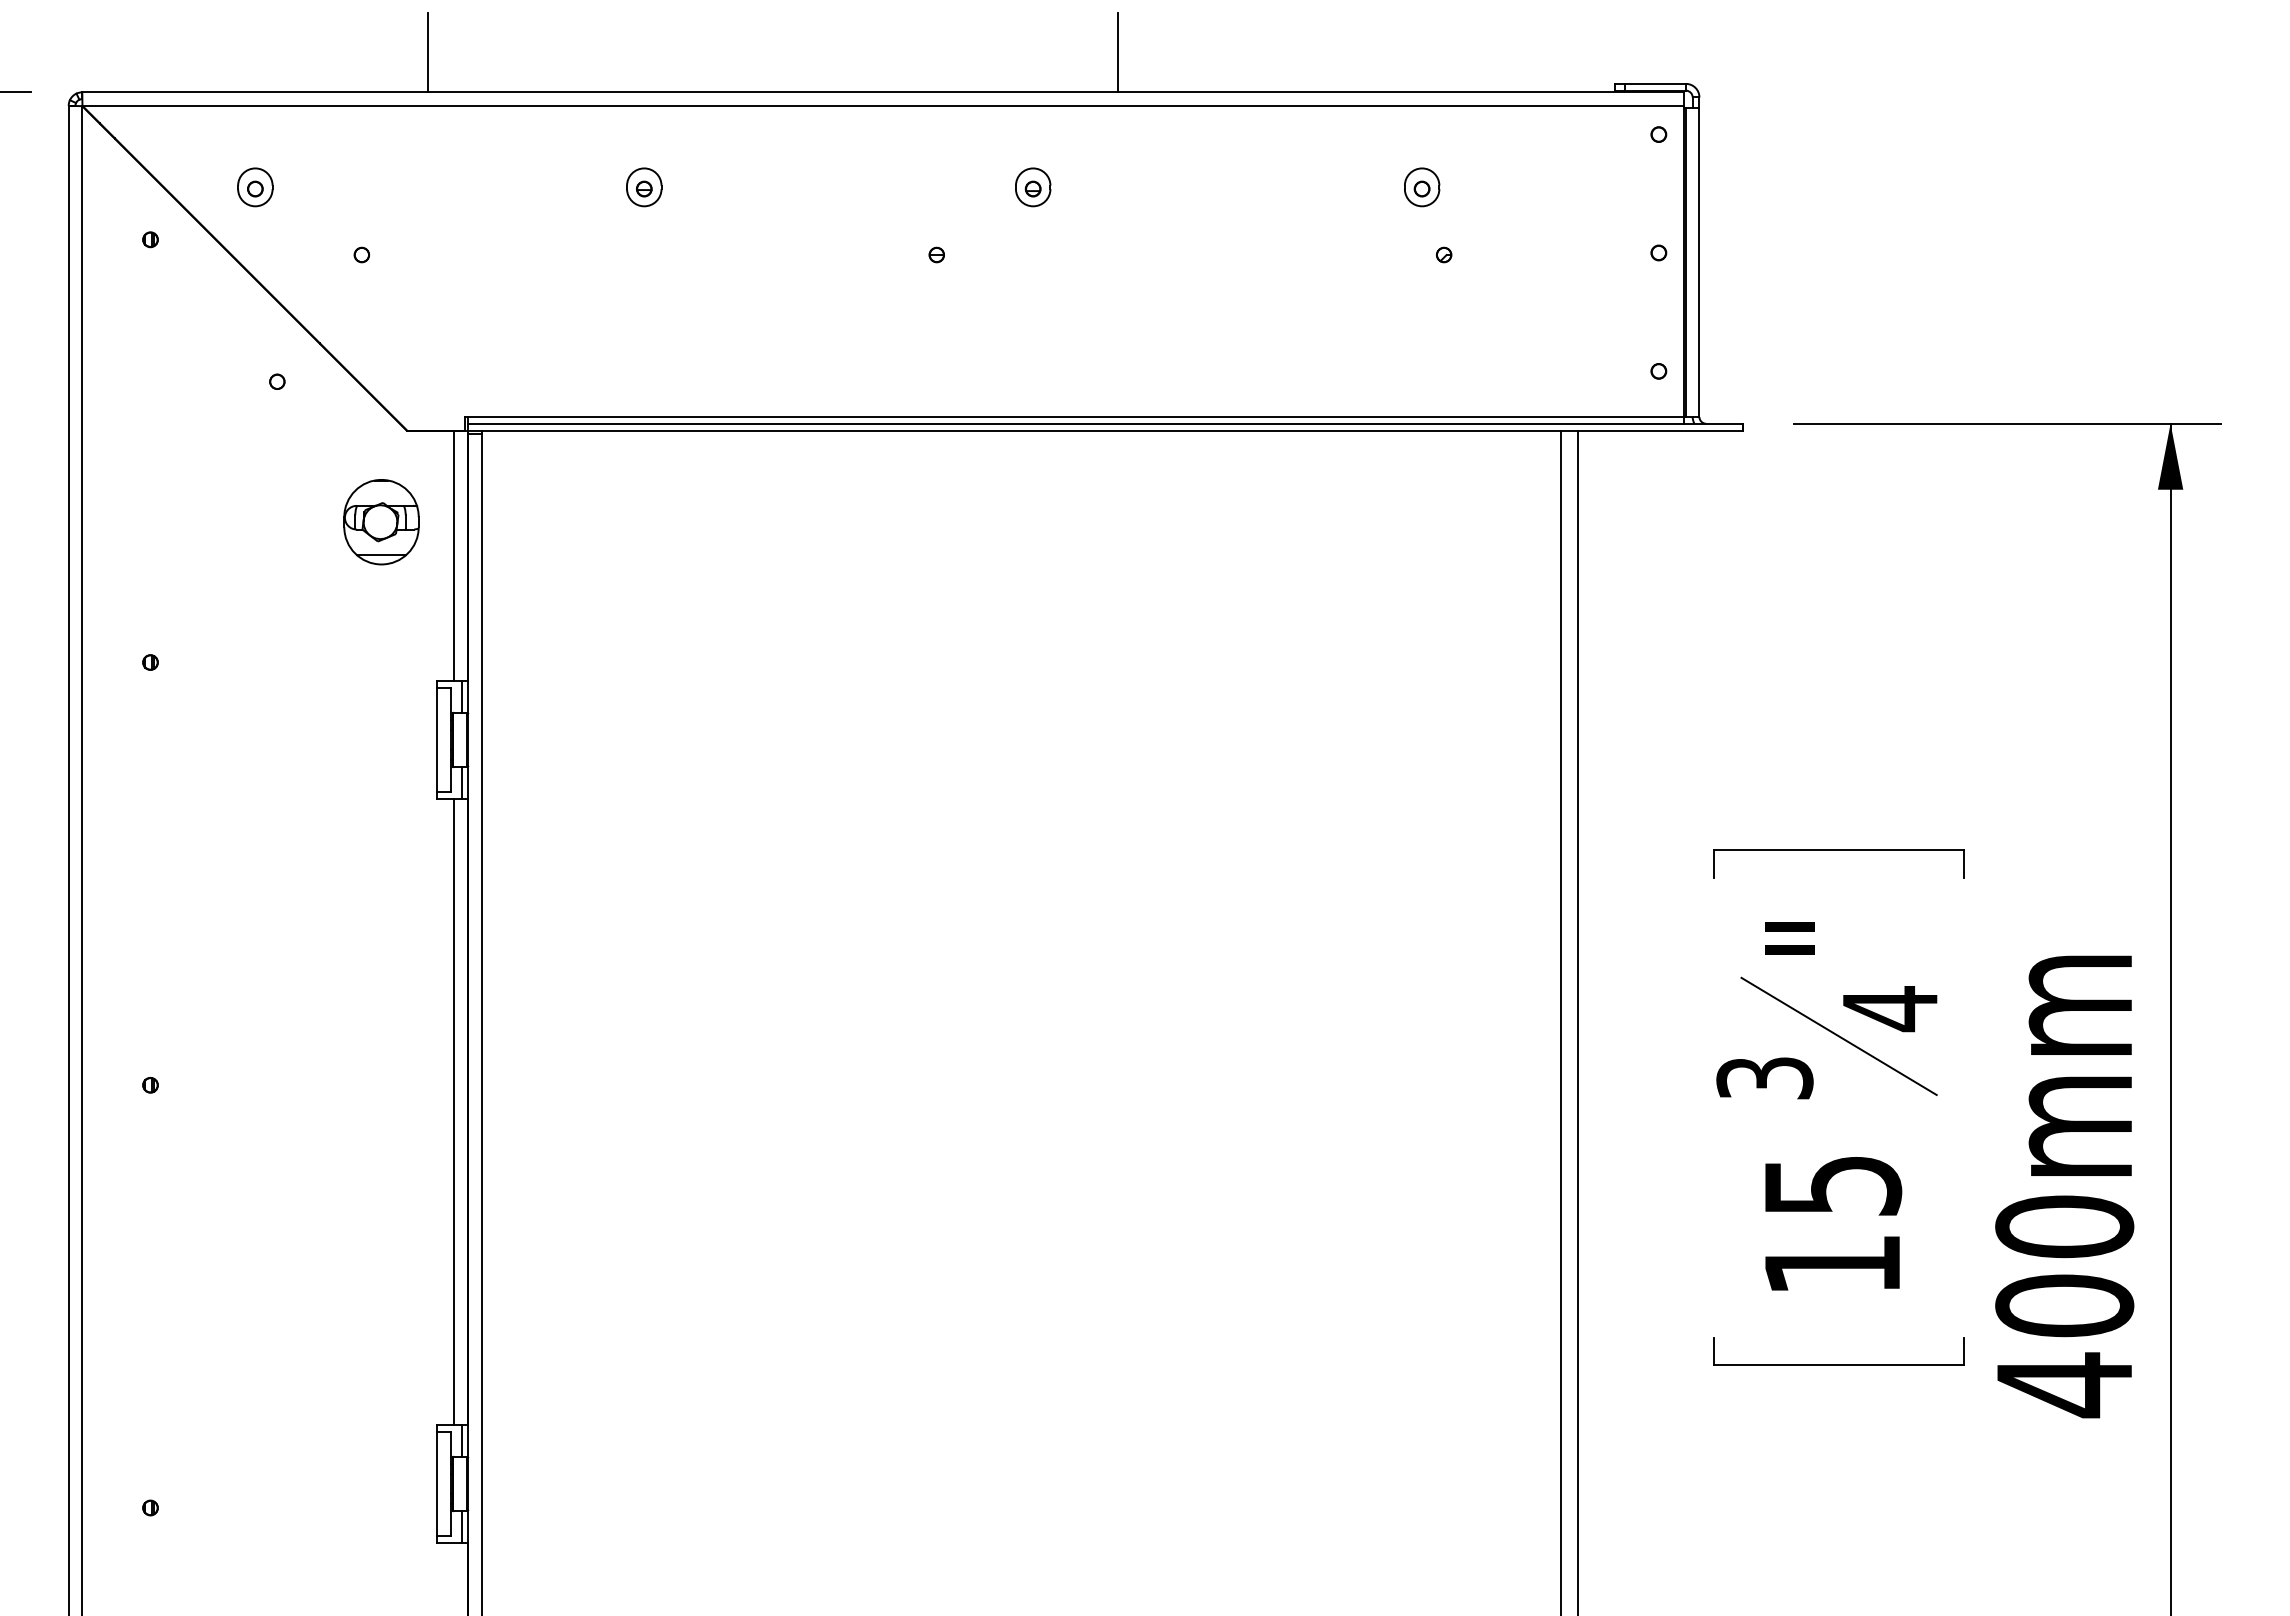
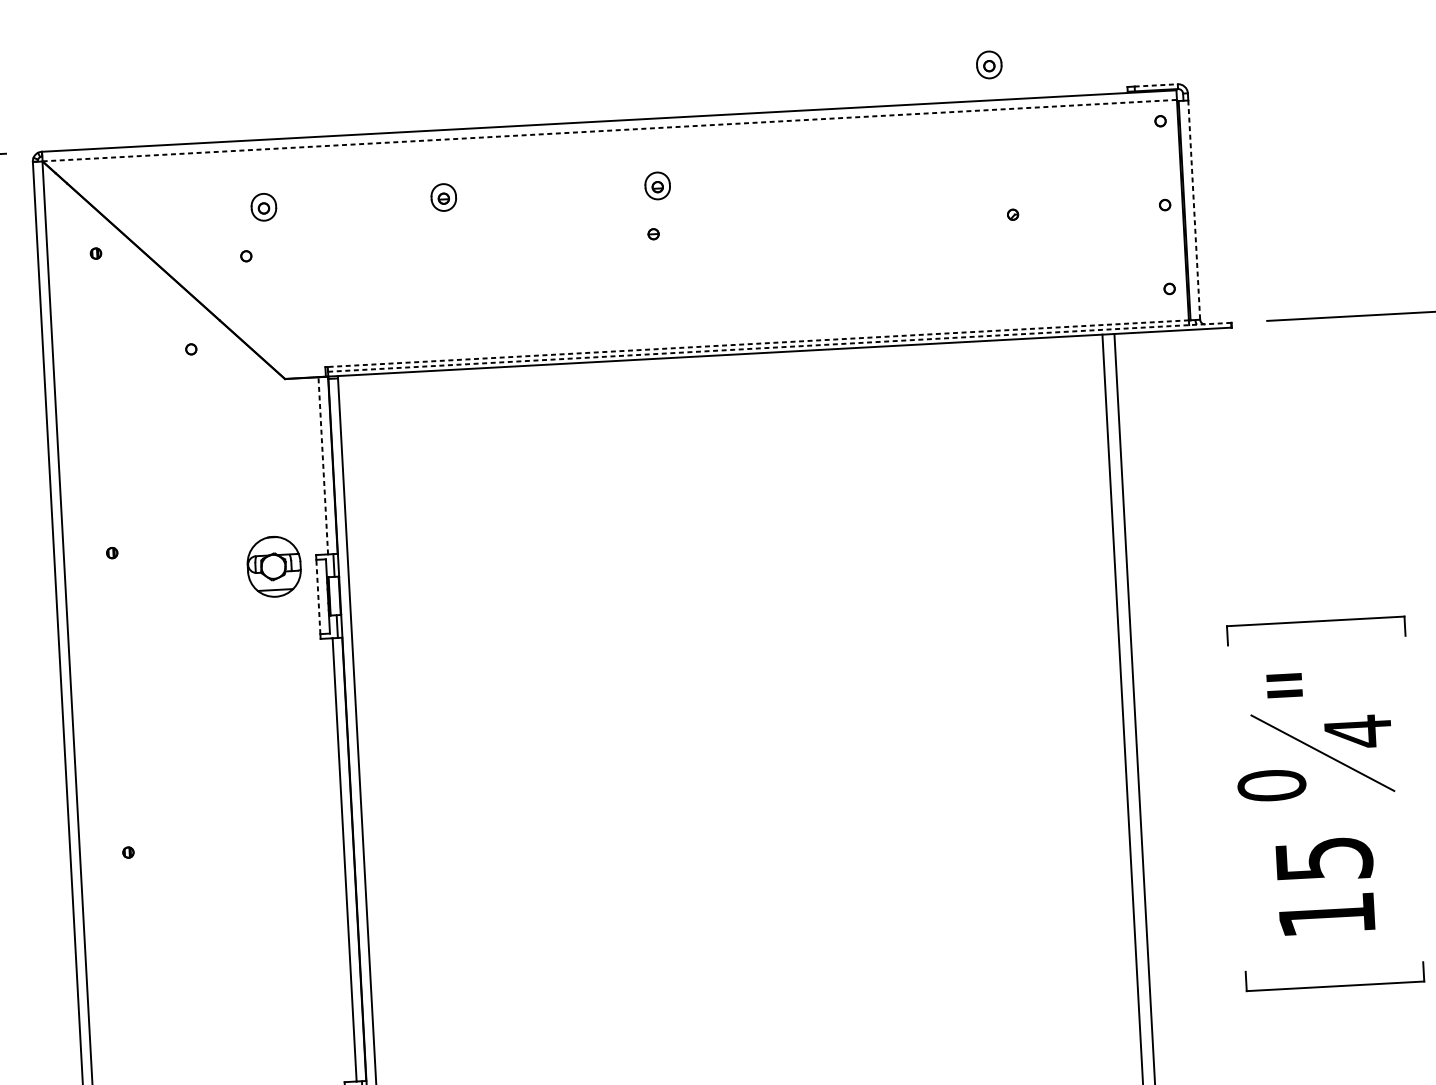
line: (427, 52) -> (285, 110), removed
line: (1117, 52) -> (773, 83), removed
line: (1655, 83) -> (1156, 85), solid -> dashed
line: (883, 105) -> (610, 130), solid -> dashed
part: (255, 187) -> (264, 207), moved
part: (1033, 187) -> (657, 186), moved
part: (1422, 187) -> (989, 65), moved
line: (1699, 262) -> (1194, 210), solid -> dashed
line: (1075, 417) -> (758, 344), solid -> dashed
line: (1105, 423) -> (779, 347), solid -> dashed
part: (381, 522) -> (274, 567), moved
line: (454, 555) -> (323, 465), solid -> dashed
line: (437, 739) -> (318, 596), solid -> dashed
text: (1764, 1078) -> (1271, 785), 3 -> 0

